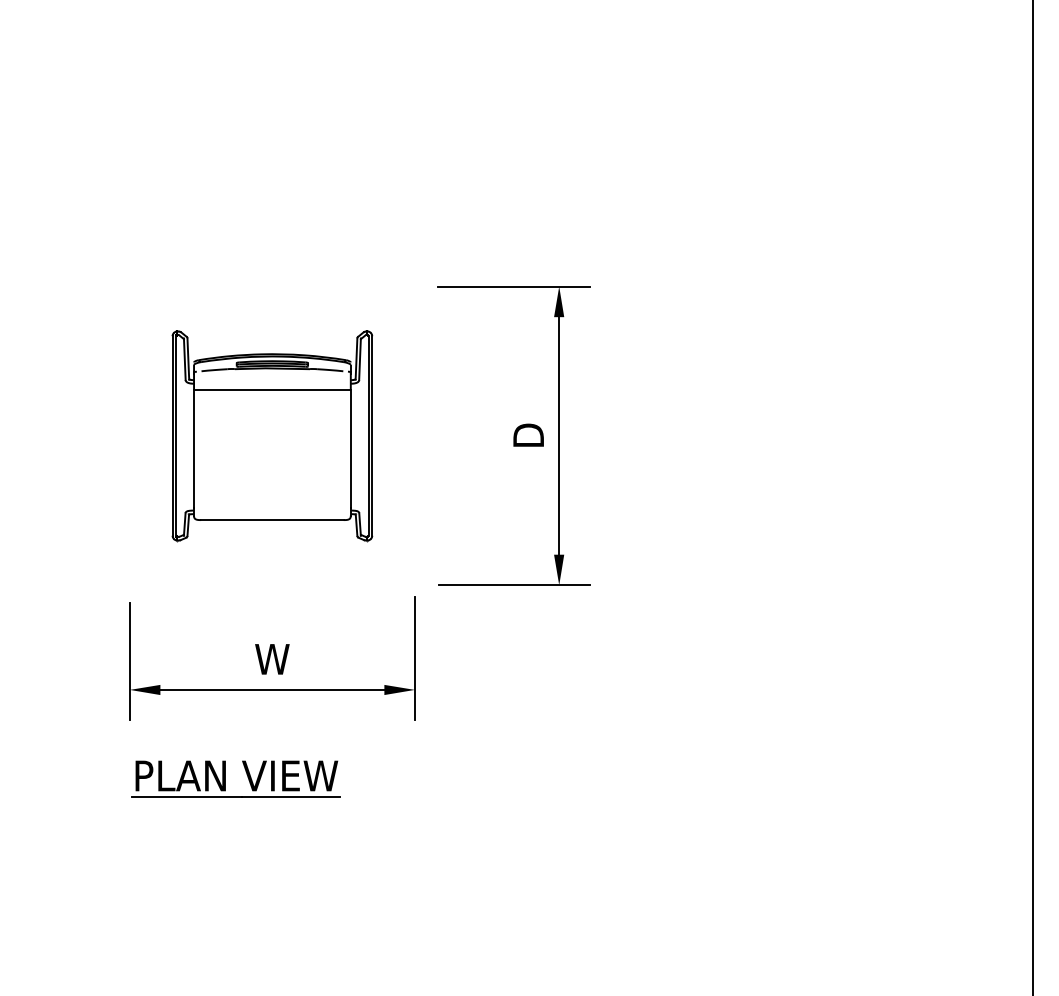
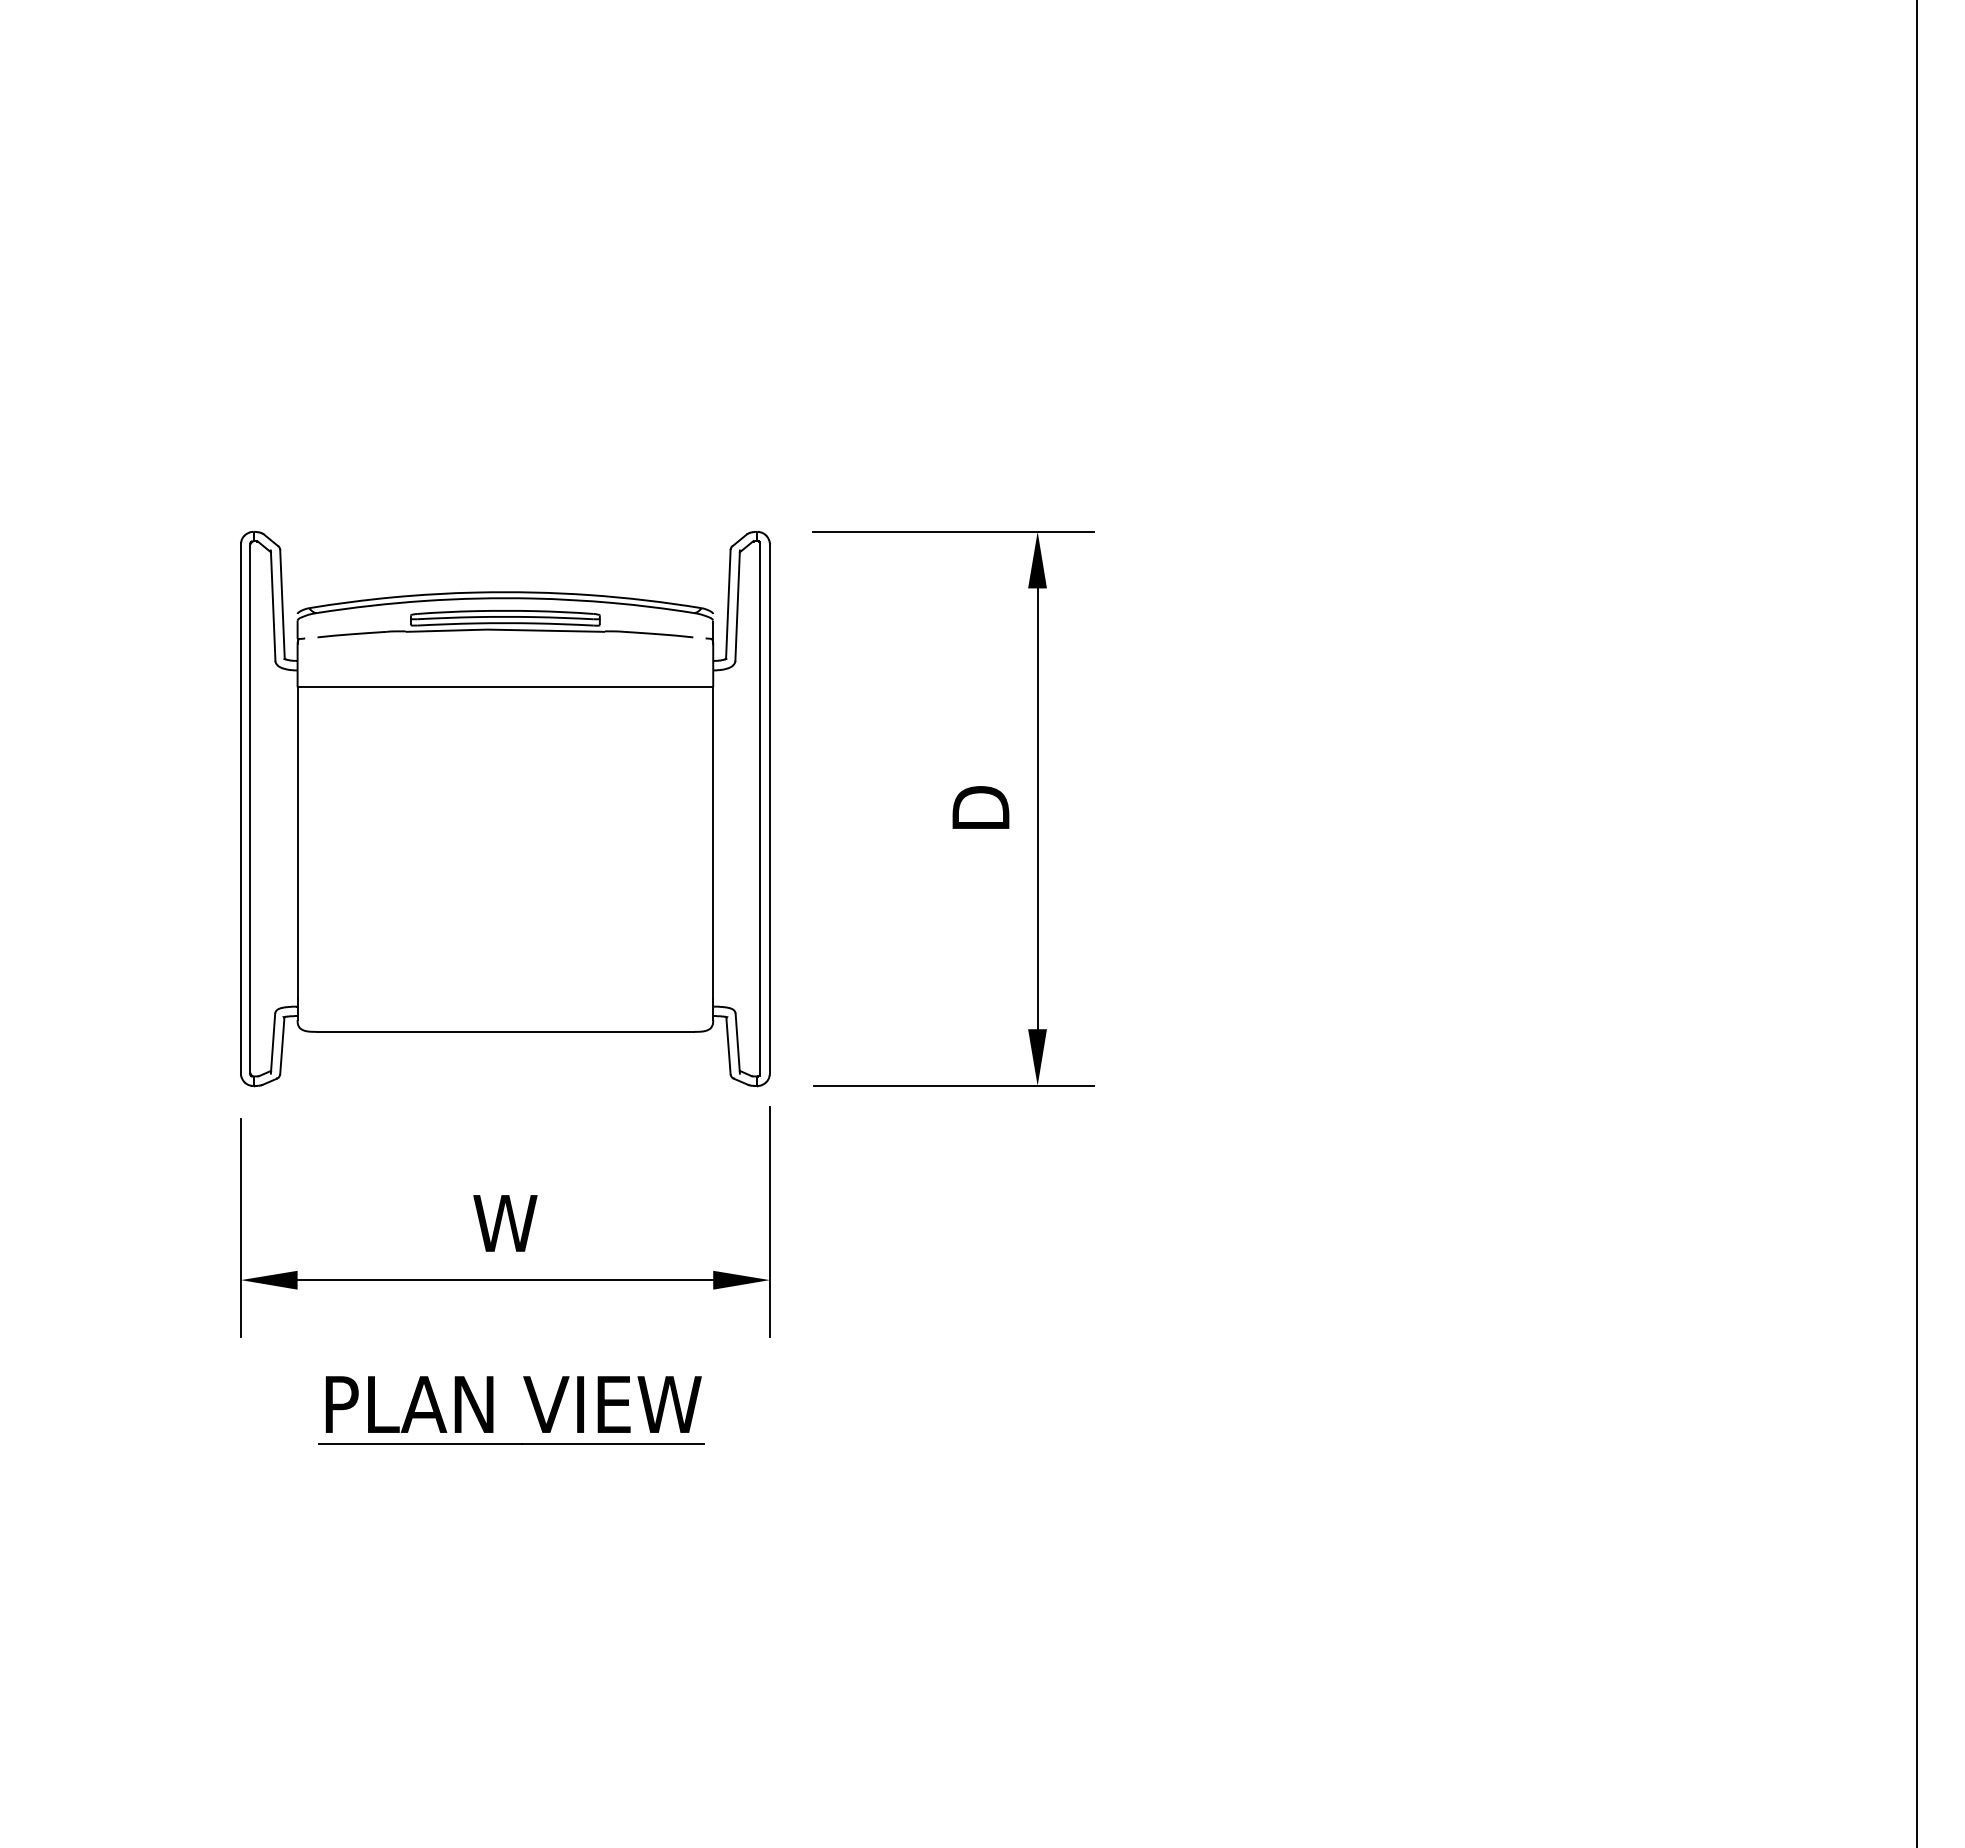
part: (272, 435) -> (505, 808), size x1.43
part: (225, 778) -> (492, 1409), moved

